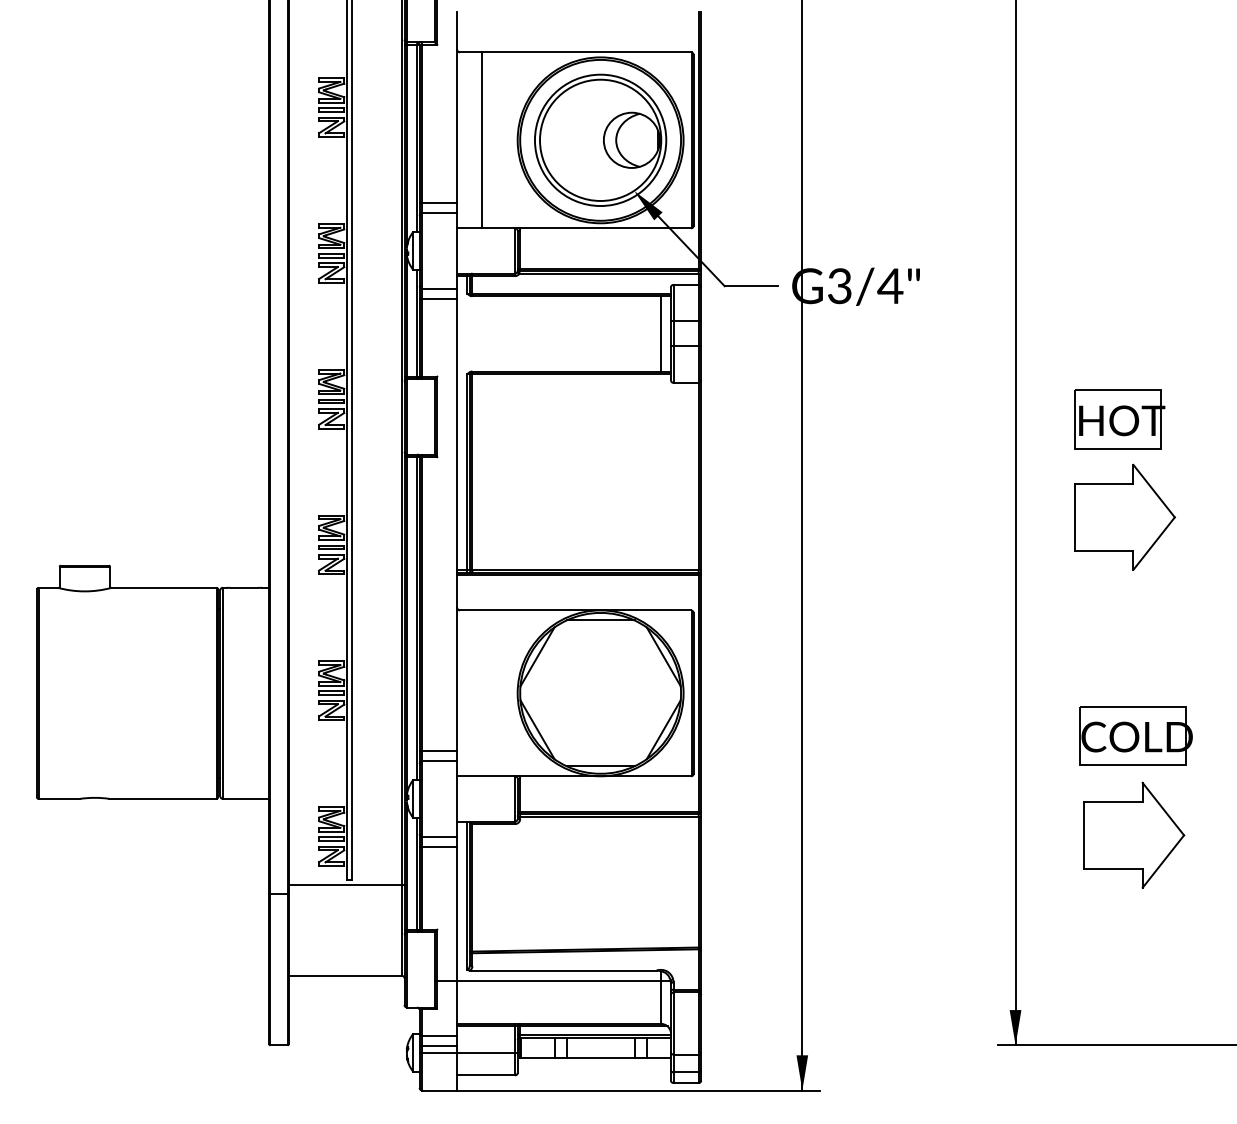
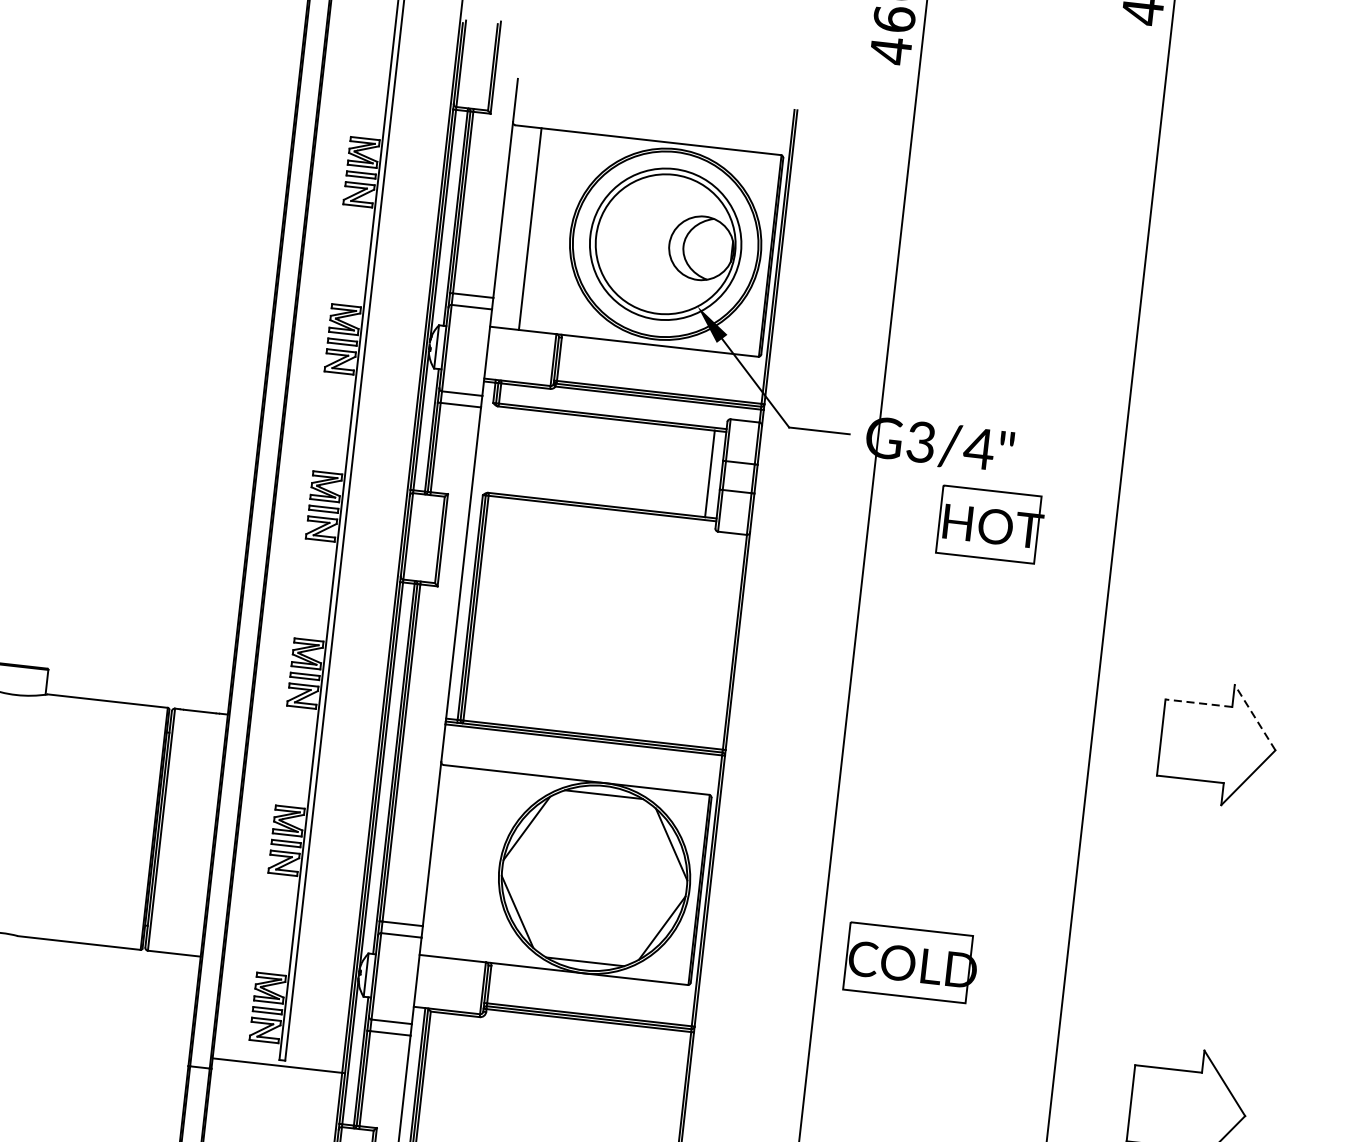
part: (1119, 419) -> (990, 524), moved
line: (1103, 484) -> (1197, 703), solid -> dashed
line: (1153, 490) -> (1254, 716), solid -> dashed
part: (1135, 735) -> (911, 962), moved

